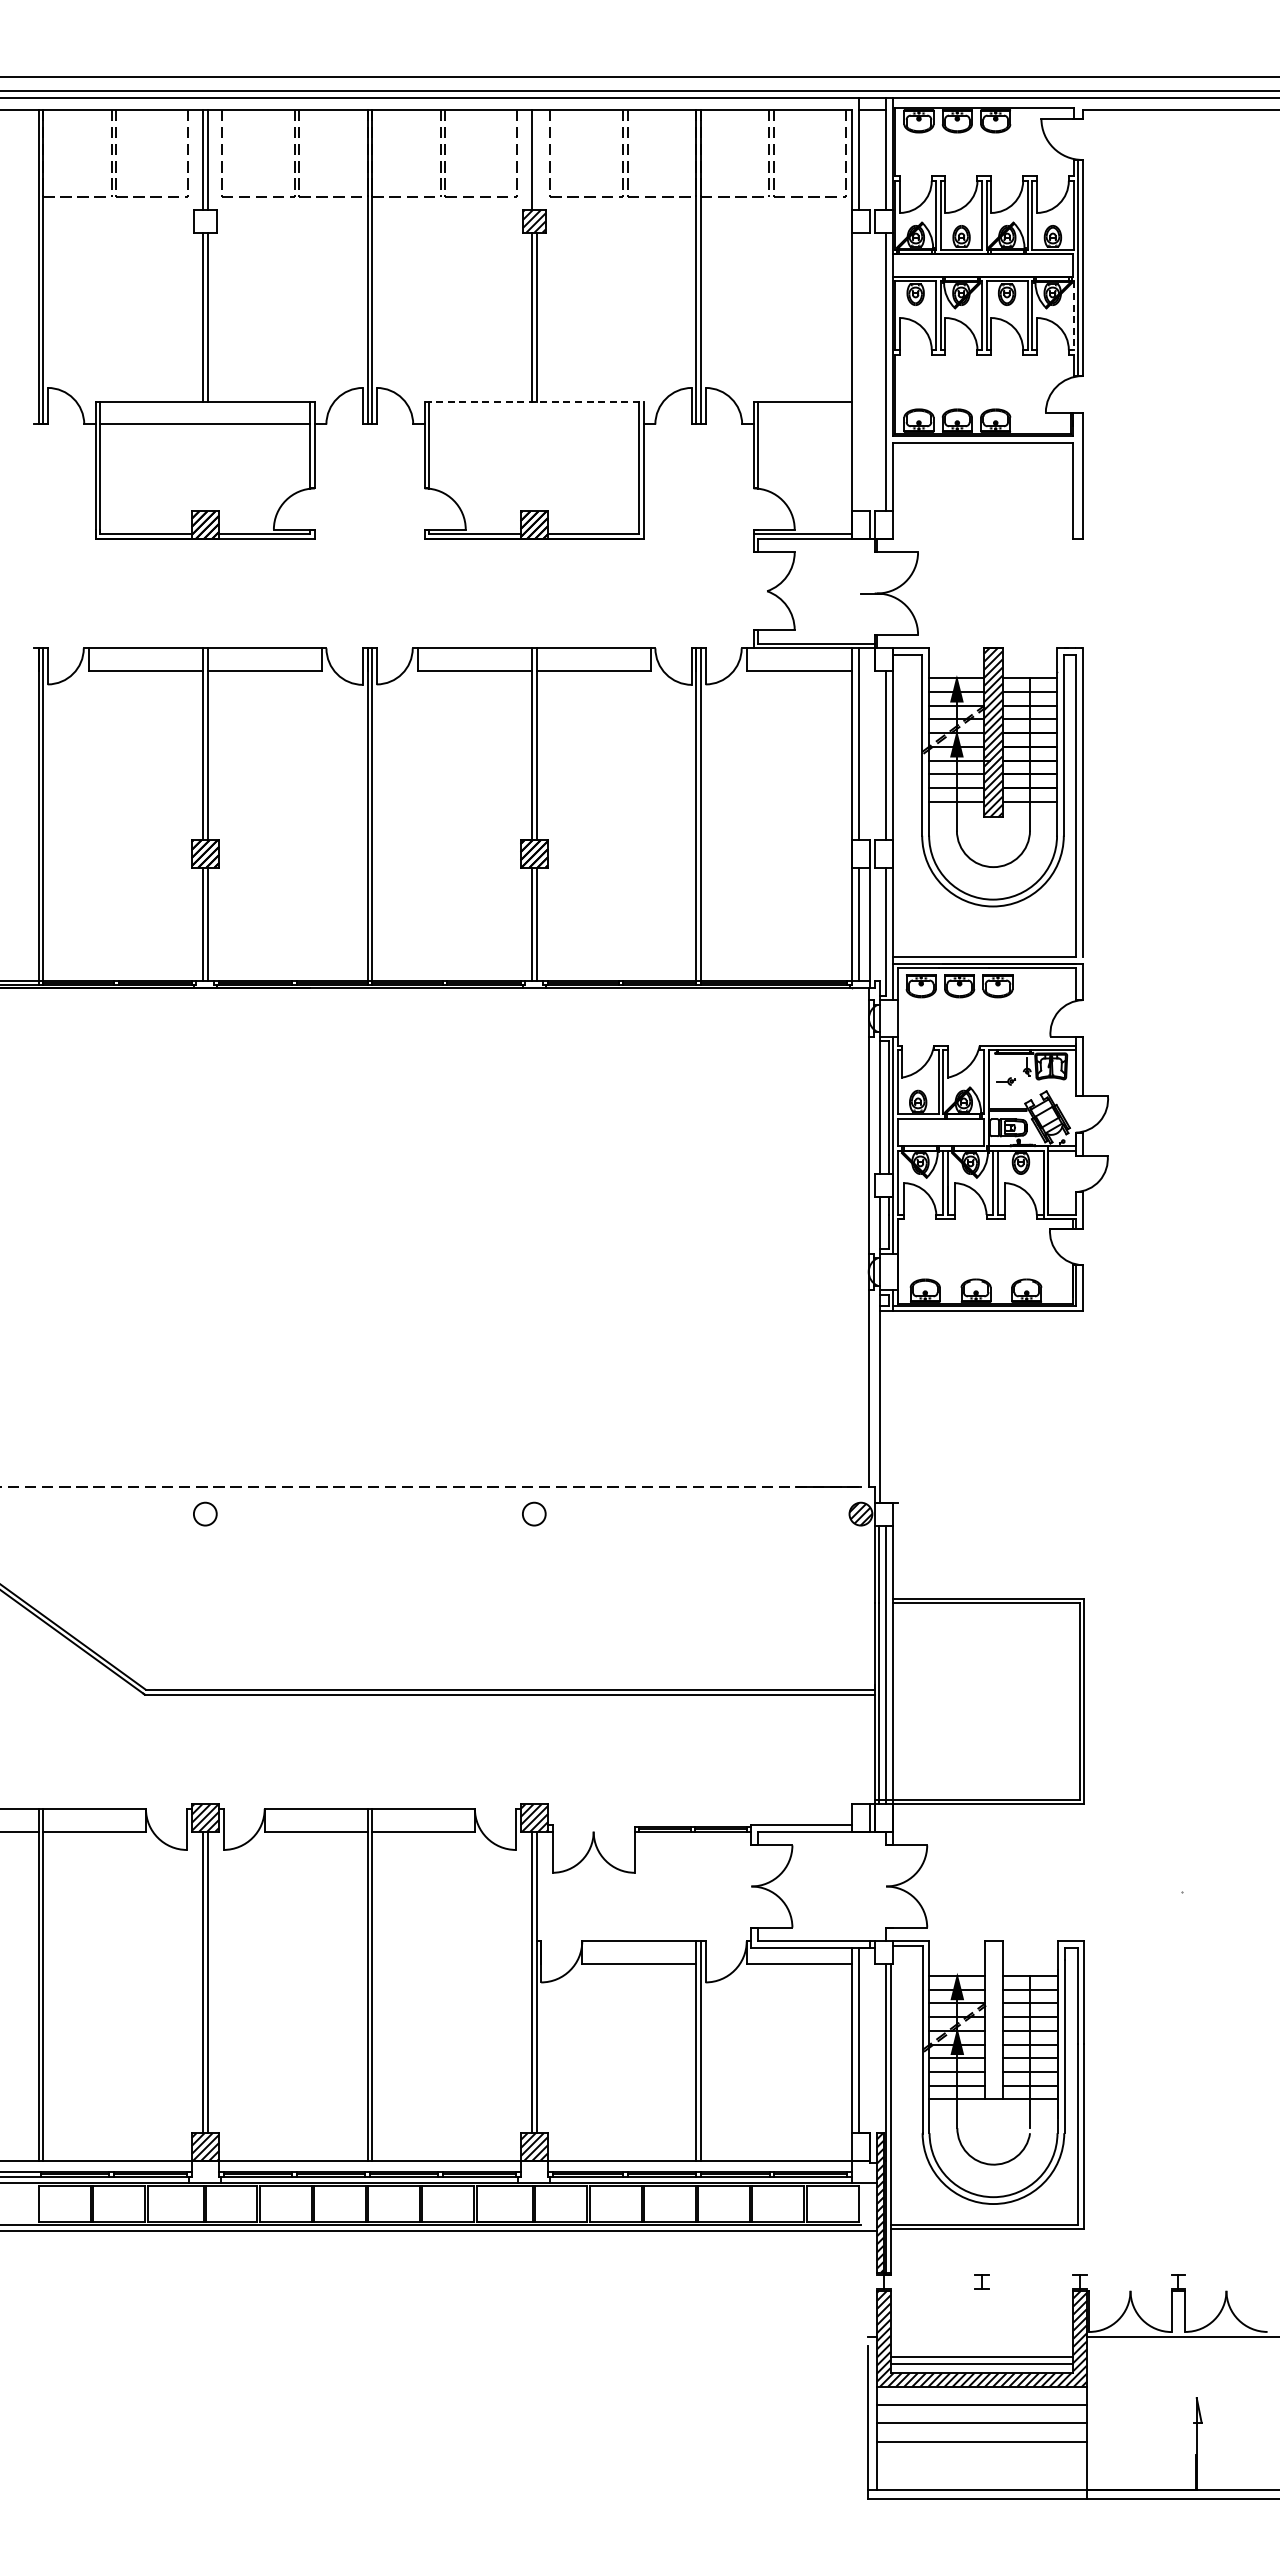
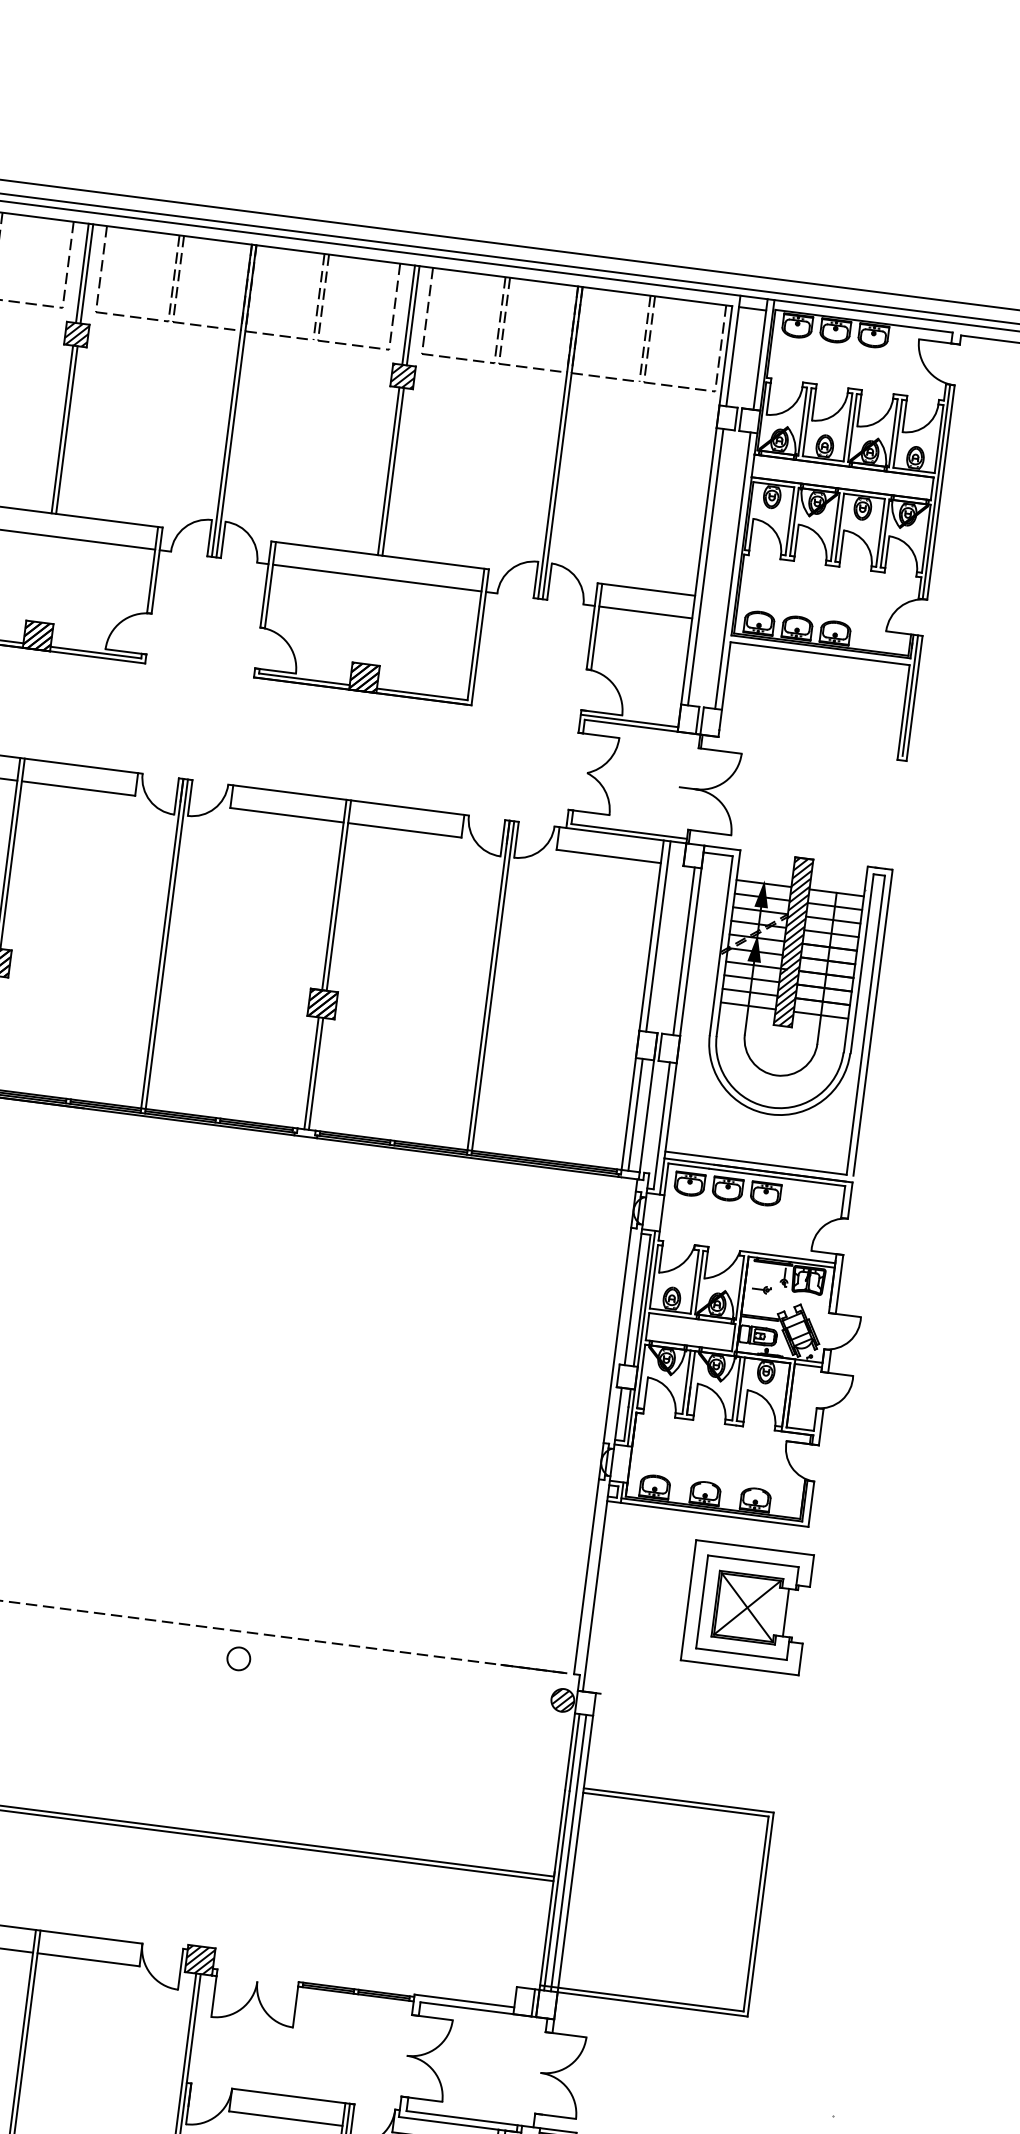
line: (536, 159) -> (413, 315), added
hatch: (204, 220) -> (76, 333), added
line: (1073, 316) -> (925, 539), dashed -> solid
line: (858, 371) -> (705, 566), added
line: (534, 401) -> (380, 555), dashed -> solid
line: (534, 424) -> (377, 578), added
line: (804, 424) -> (645, 612), added
line: (1077, 473) -> (909, 695), added
part: (1032, 1398) -> (747, 1607), added

